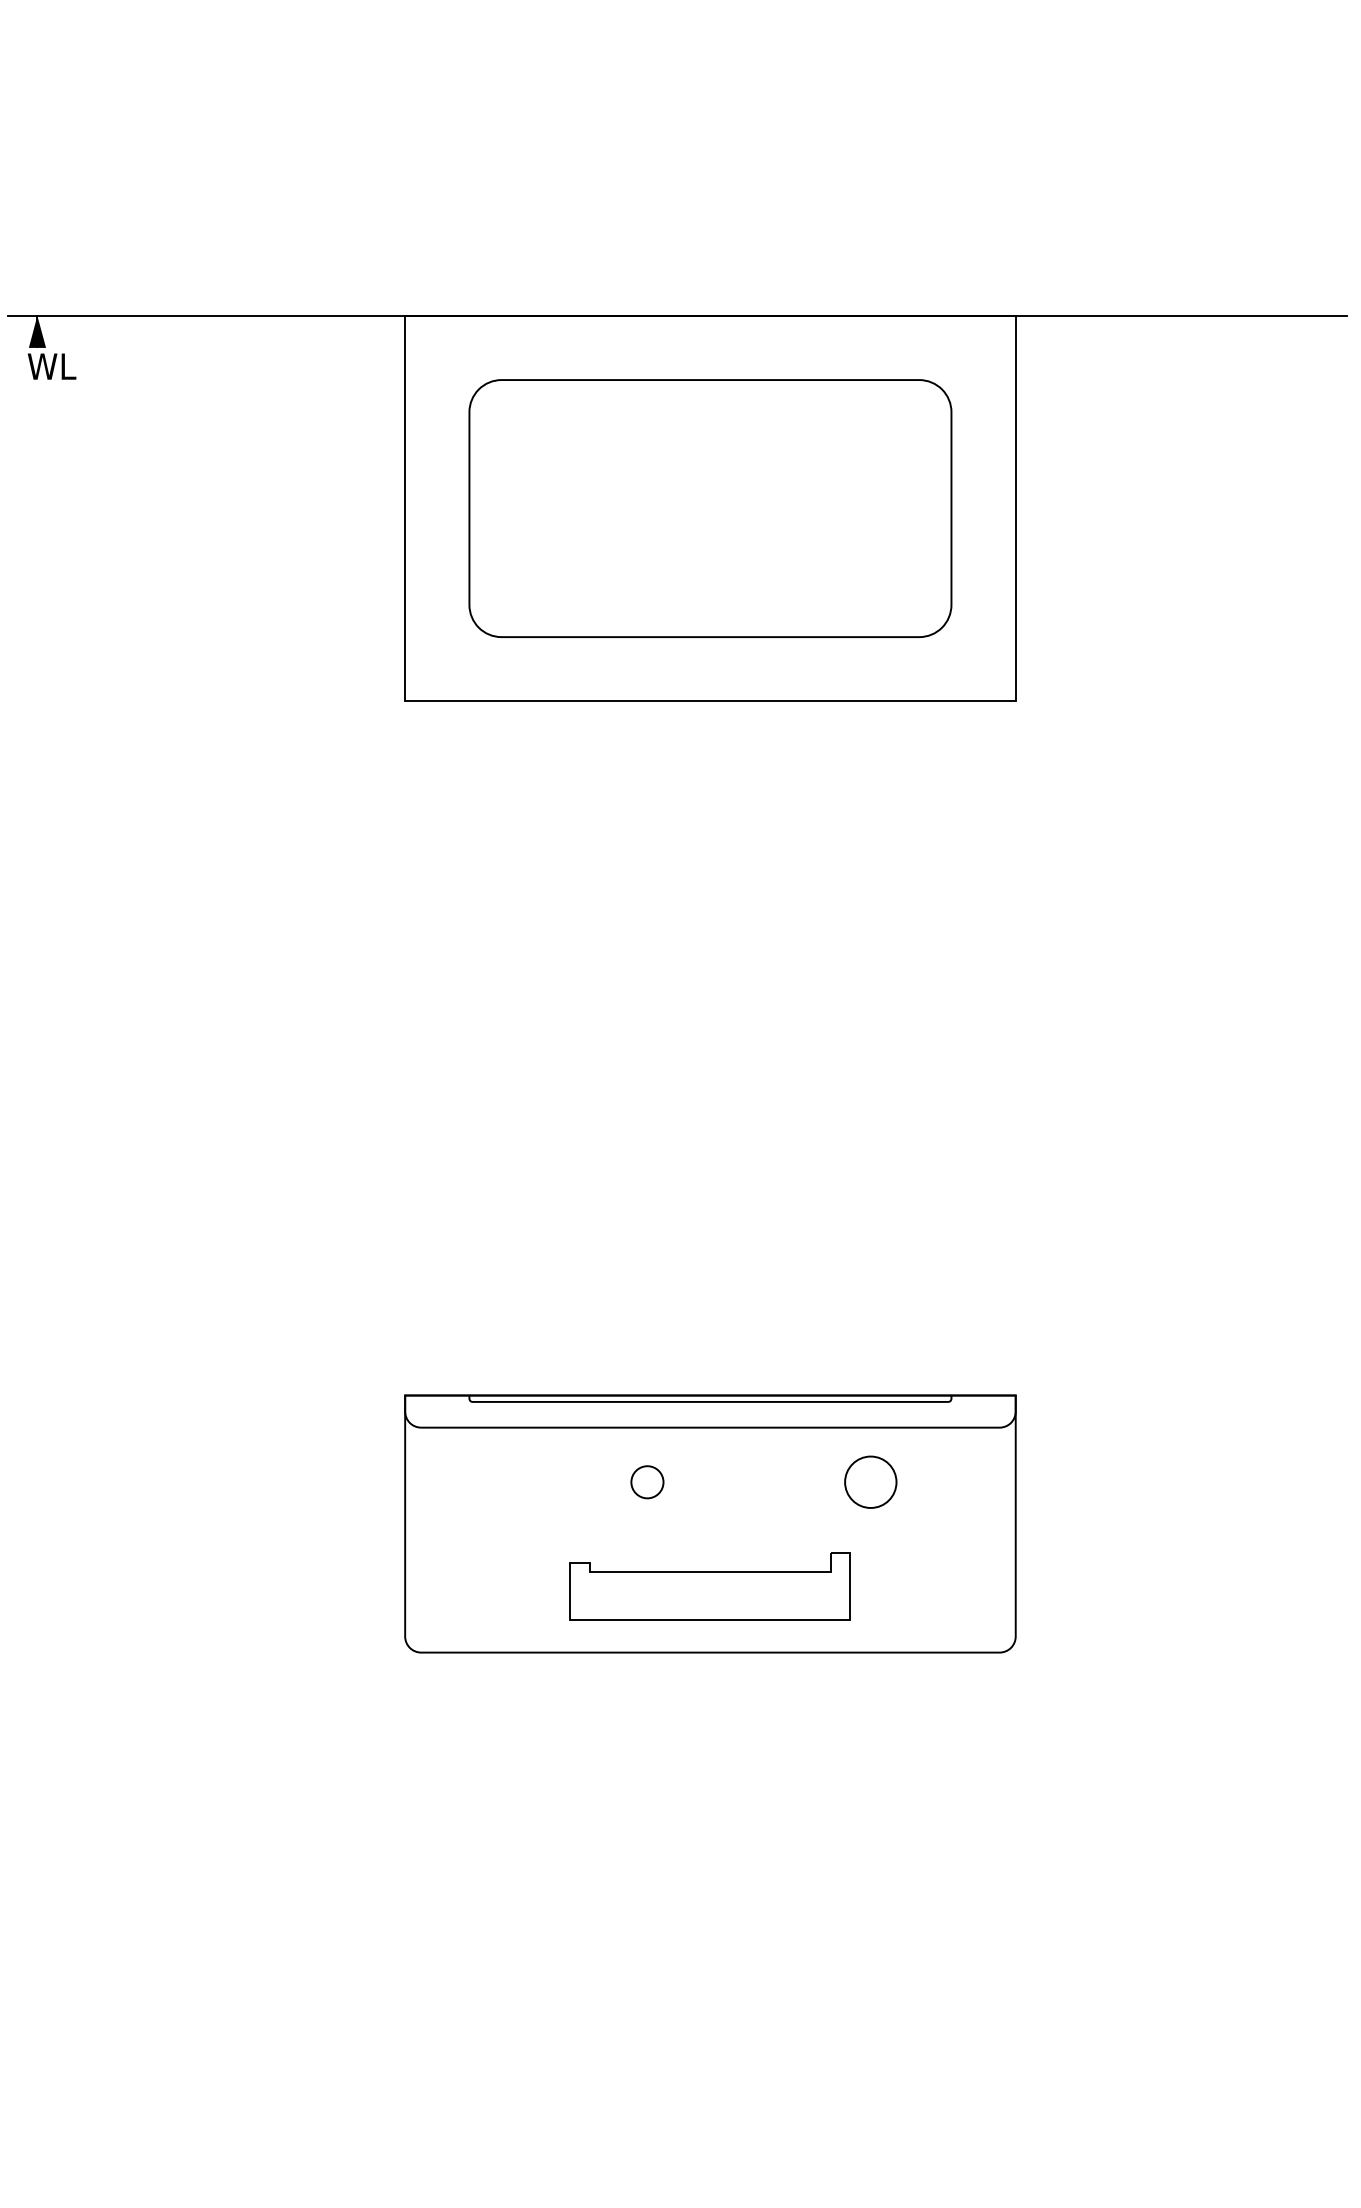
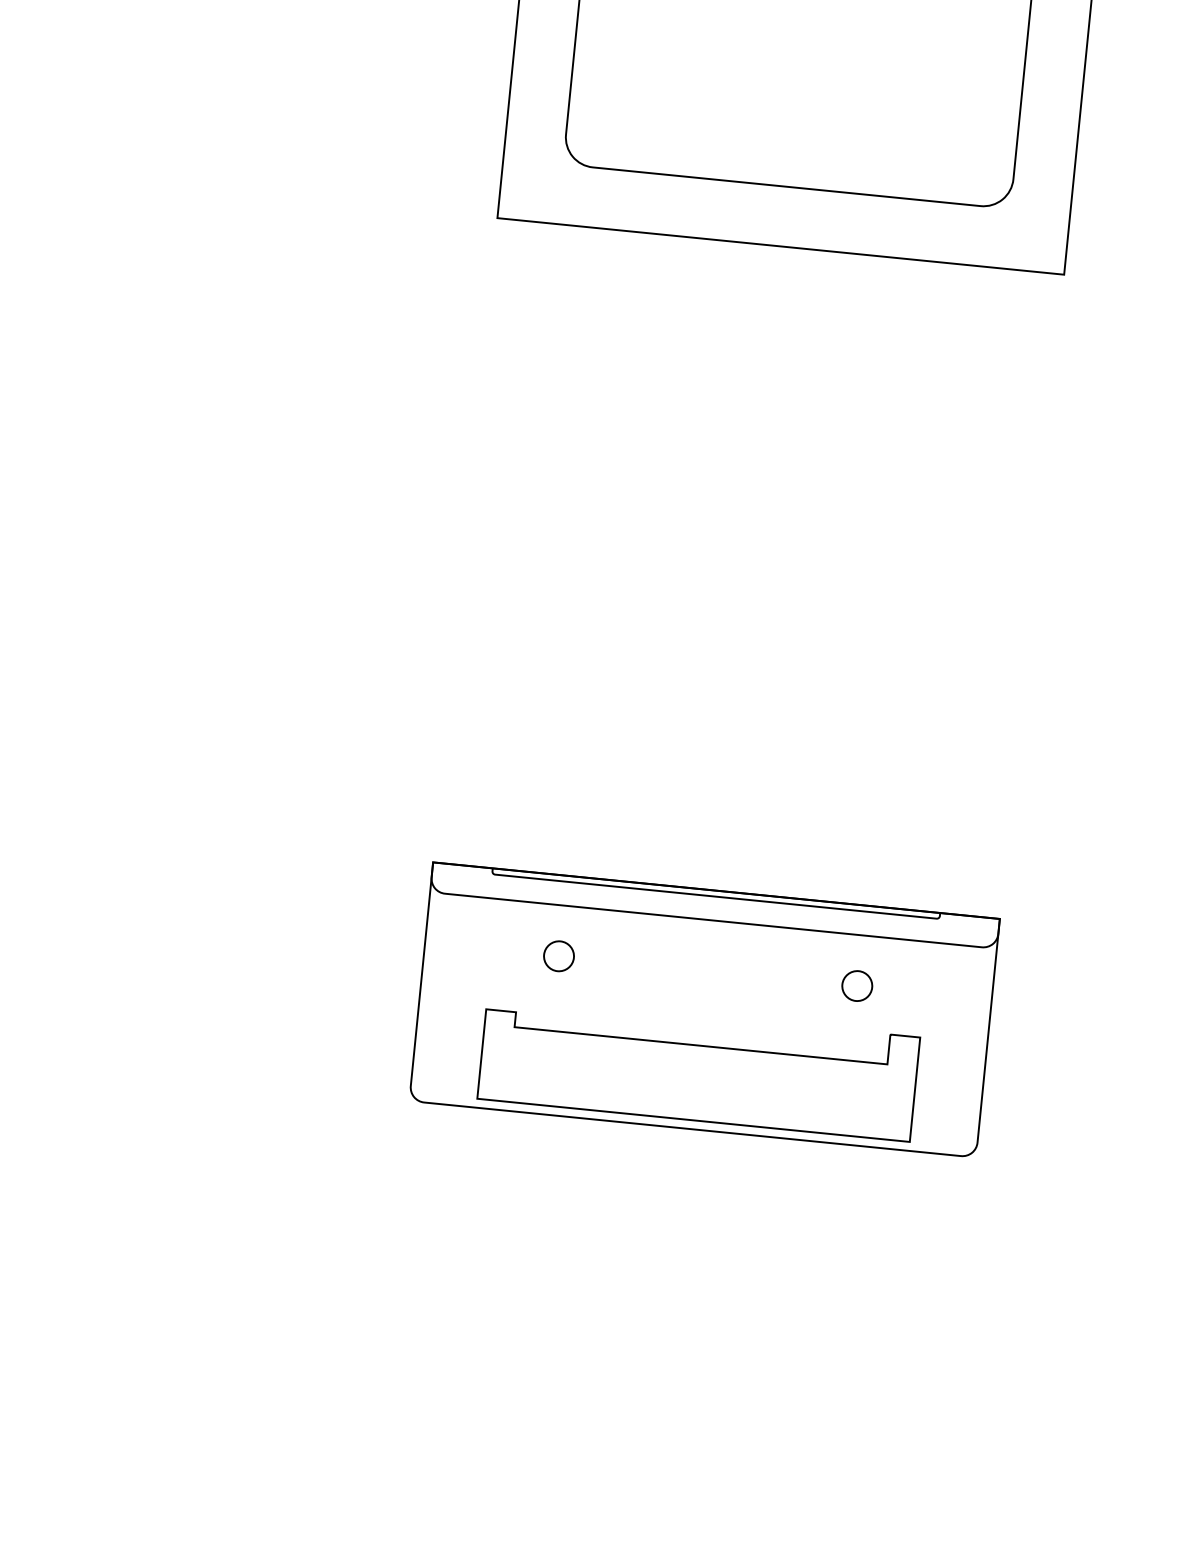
circle: (647, 1482) -> (559, 956), moved
circle: (870, 1482) -> (856, 986), size x0.62
part: (709, 1586) -> (697, 1067), size x1.67

